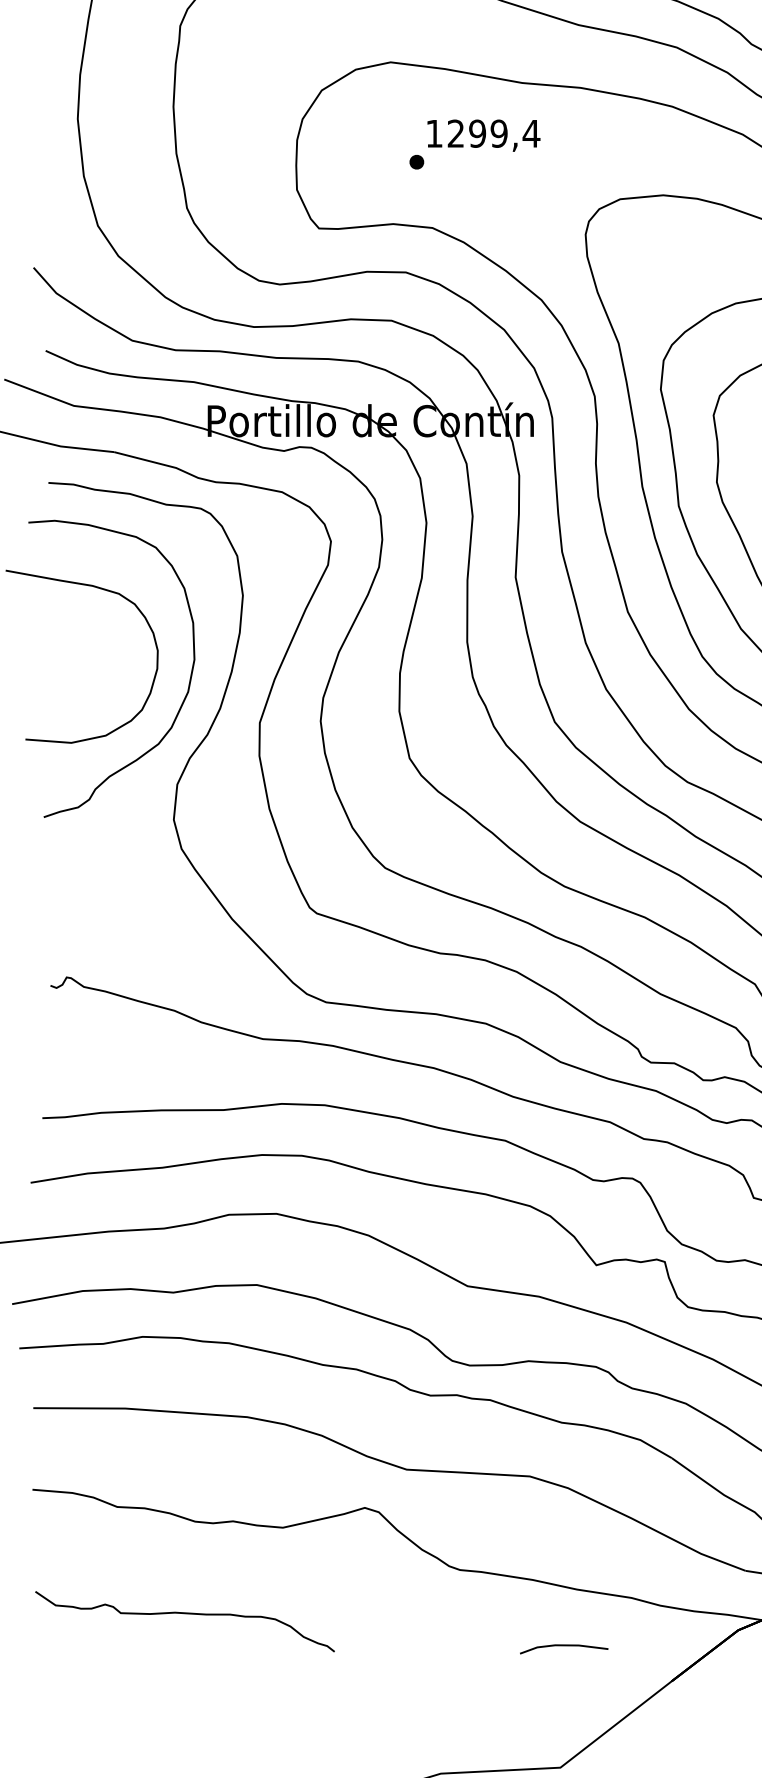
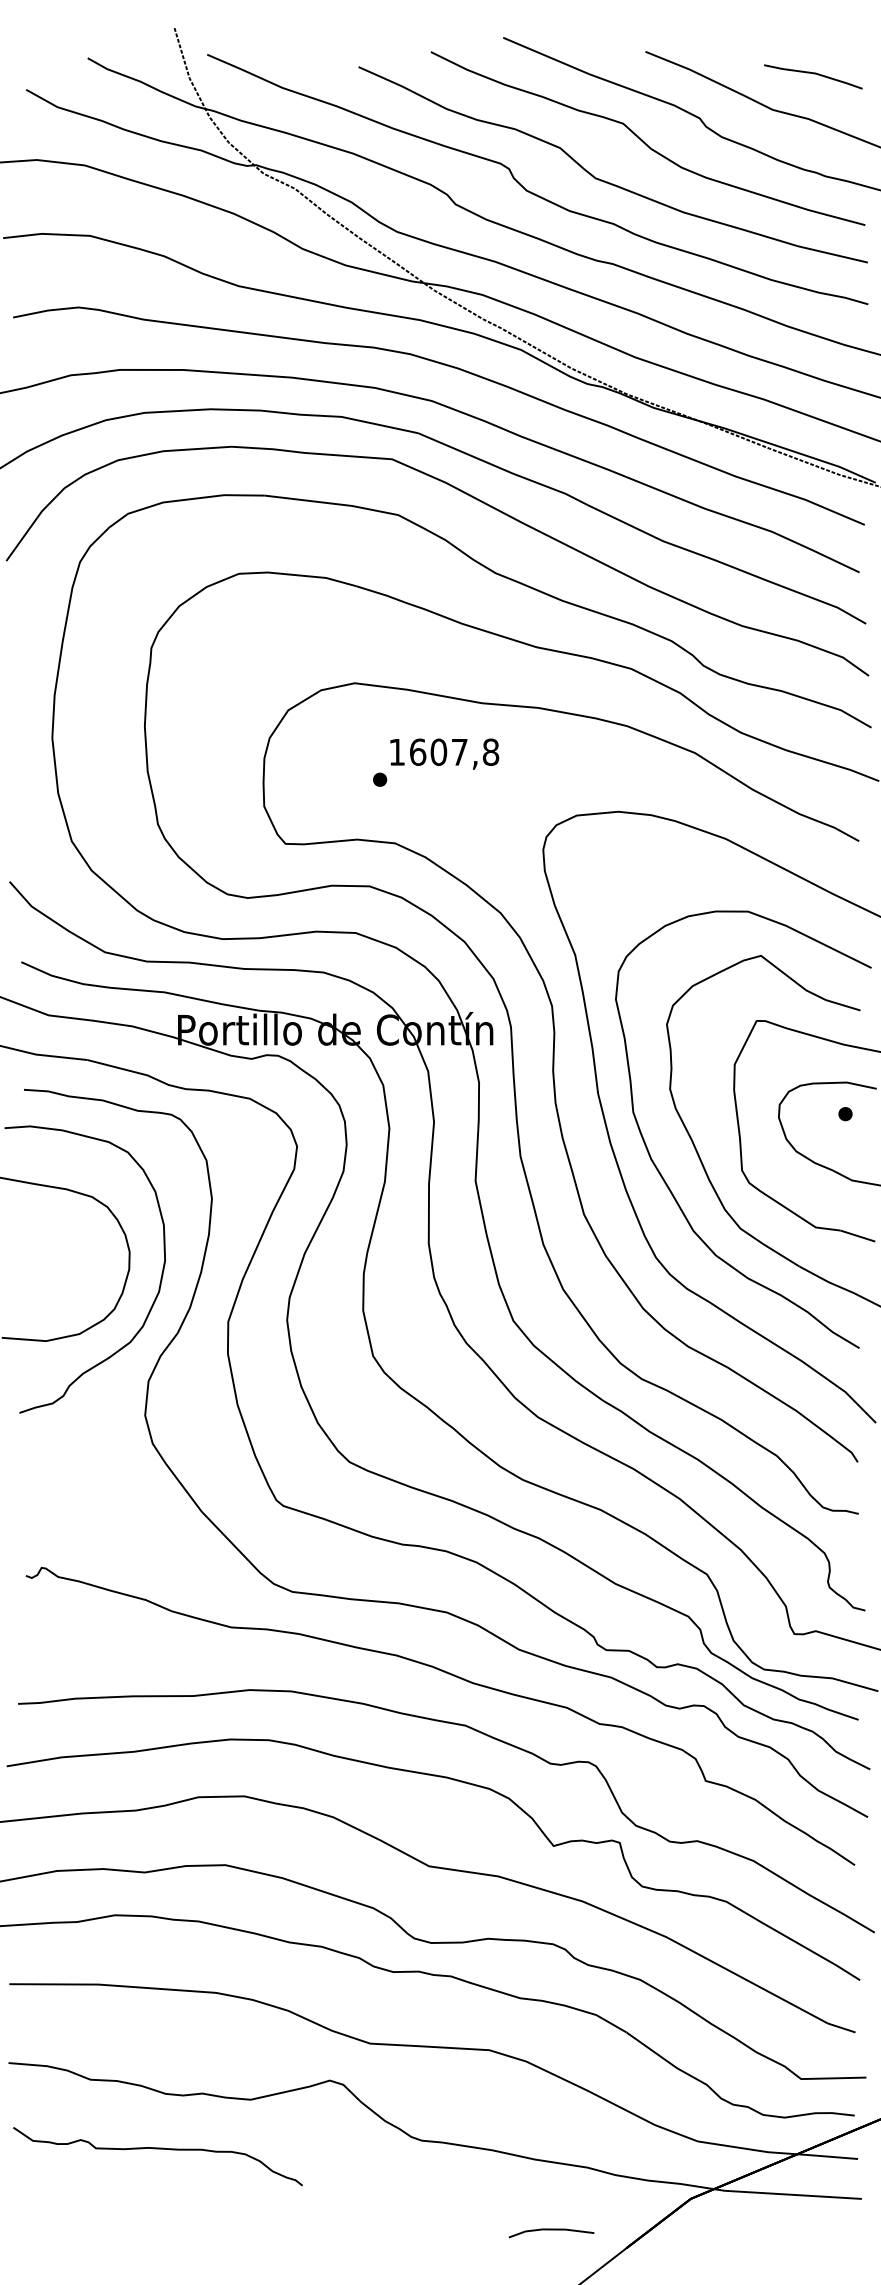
text: (493, 132) -> (454, 751), 1299,4 -> 1607,8
curve: (184, 1614) -> (157, 2149), moved
line: (564, 1646) -> (551, 2230), moved

